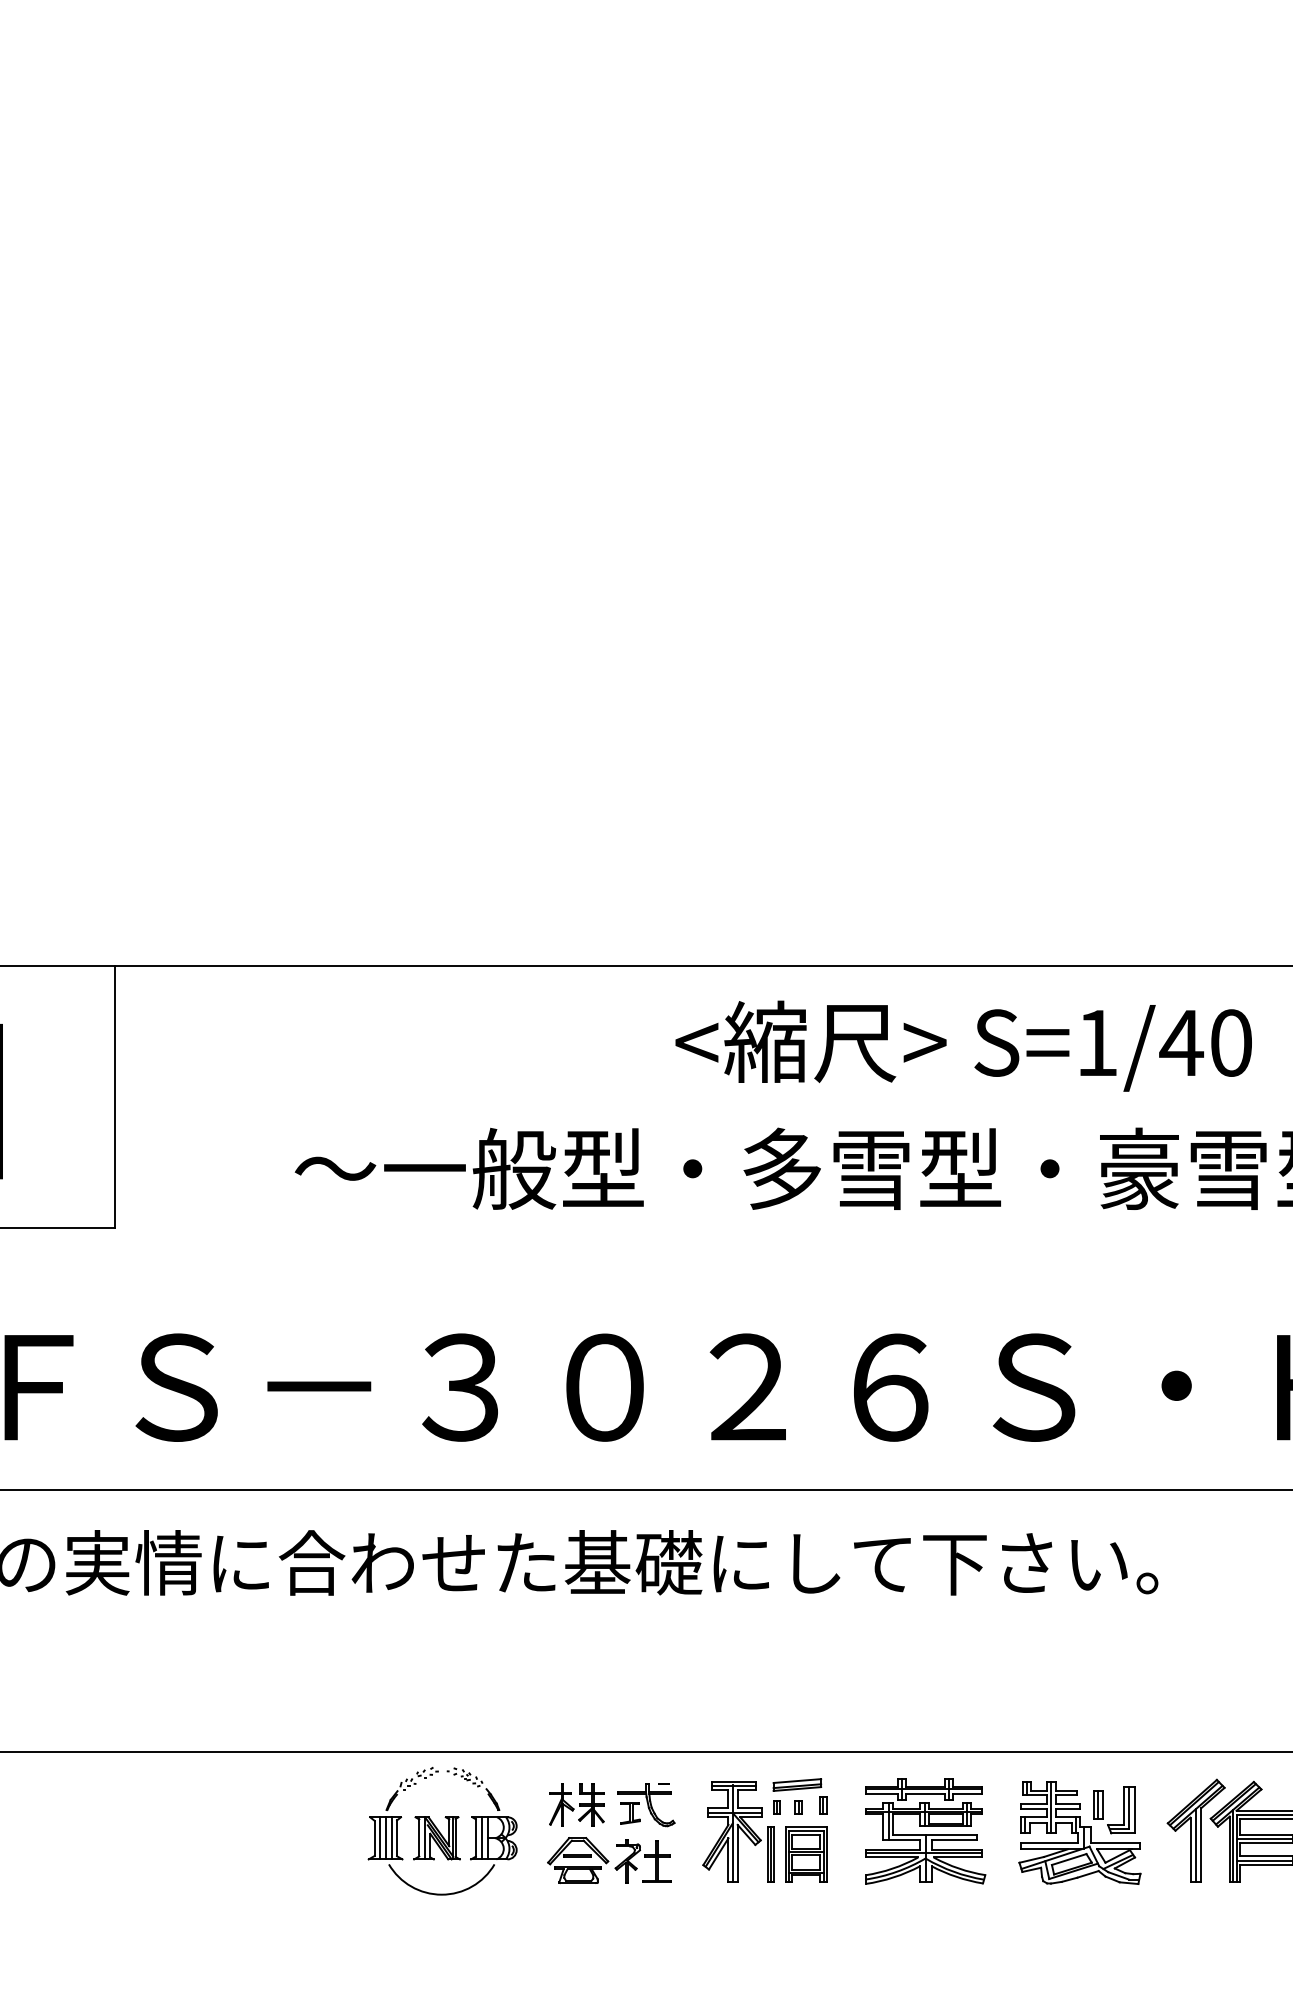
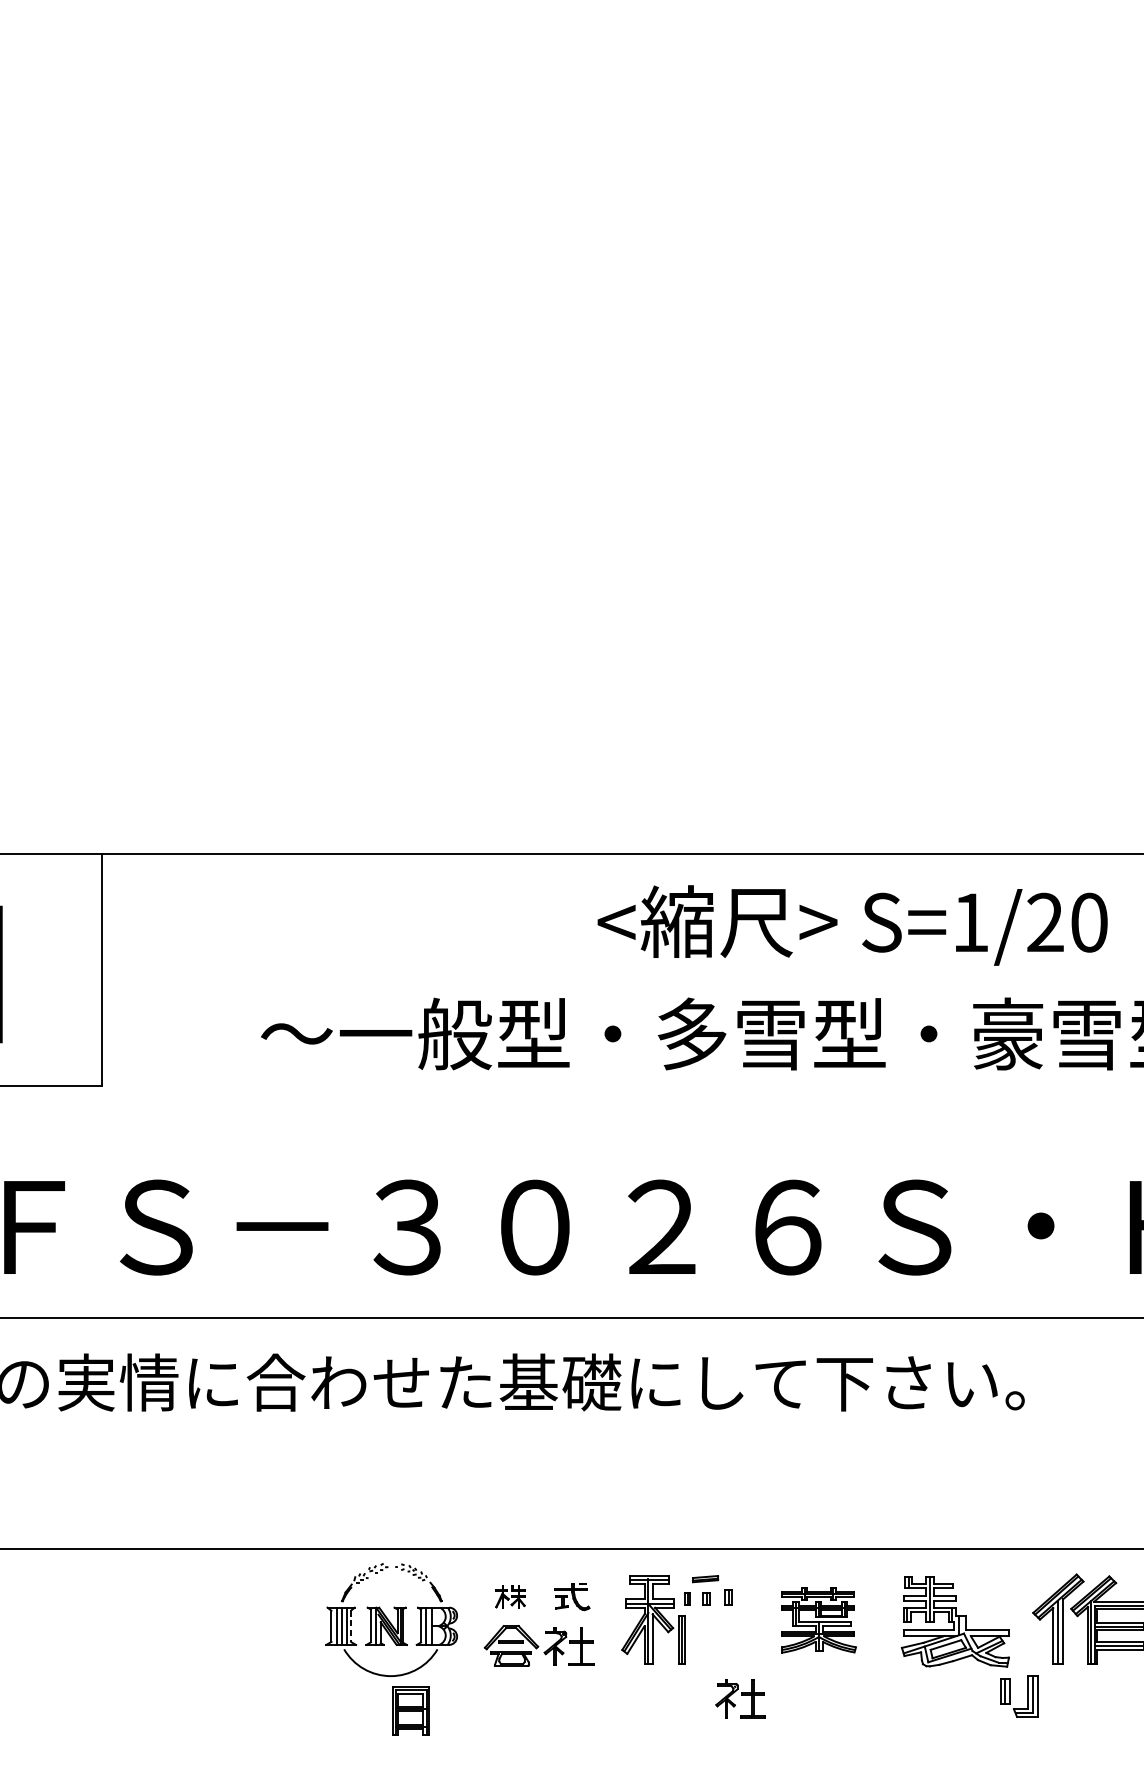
text: (1181, 1042) -> (1045, 922), S=1/40 -> S=1/20
part: (797, 1784) -> (705, 1578), size x0.6
part: (576, 1804) -> (510, 1596), size x0.6
part: (646, 1805) -> (572, 1597), size x0.7
part: (1123, 1810) -> (1027, 1696), moved
part: (925, 1831) -> (818, 1620), size x0.7
line: (397, 1838) -> (351, 1626), solid -> dashed
part: (806, 1854) -> (410, 1711), moved
part: (836, 1920) -> (740, 1698), added

